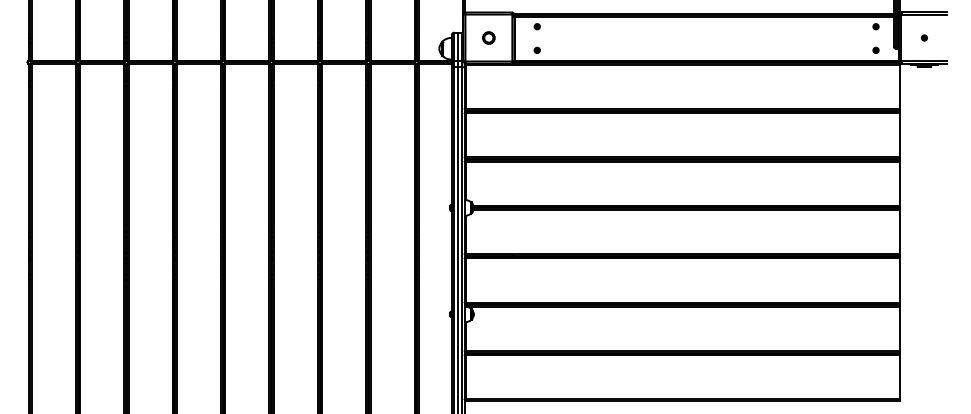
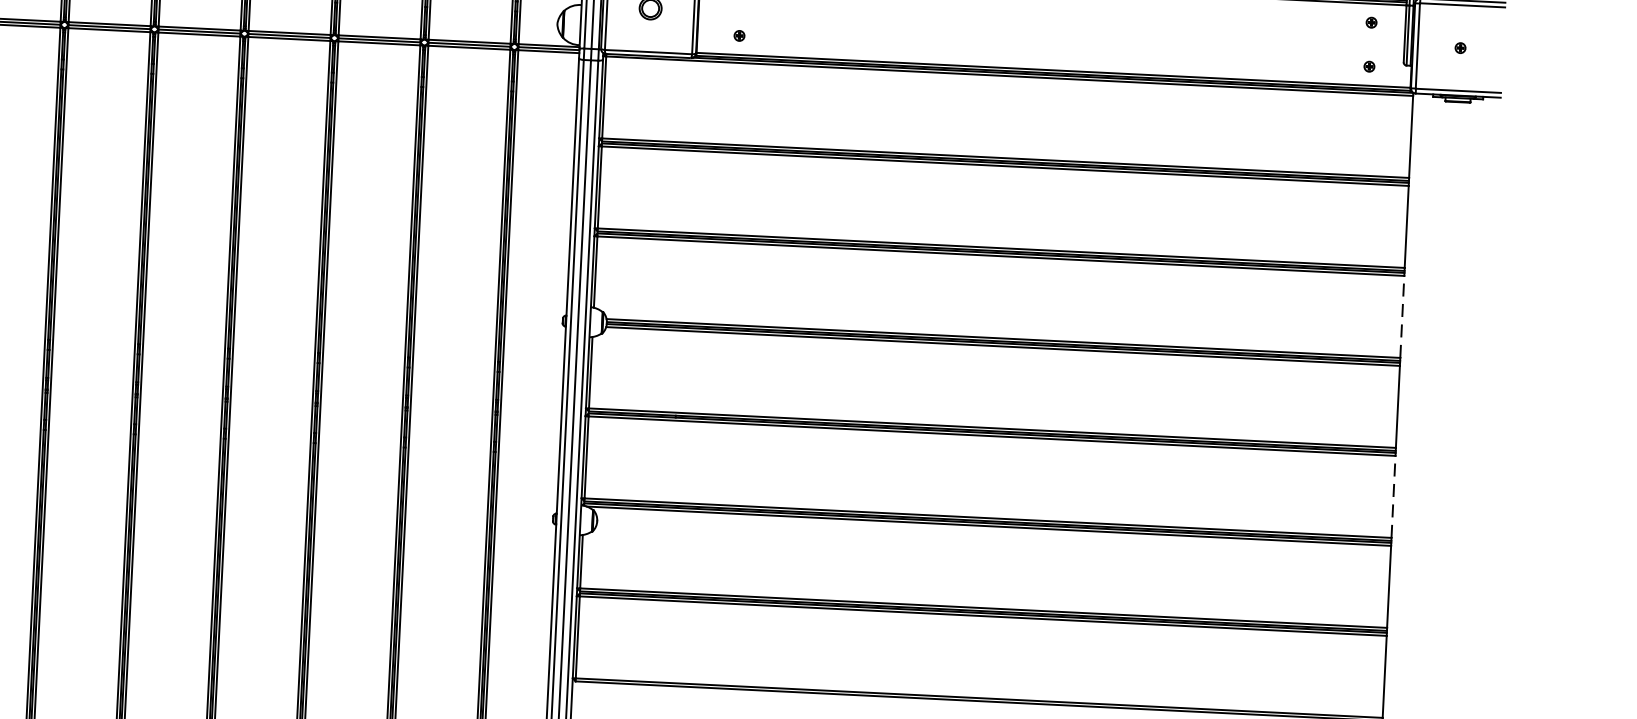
line: (900, 183) -> (1402, 316), solid -> dashed
line: (900, 280) -> (1393, 496), solid -> dashed

